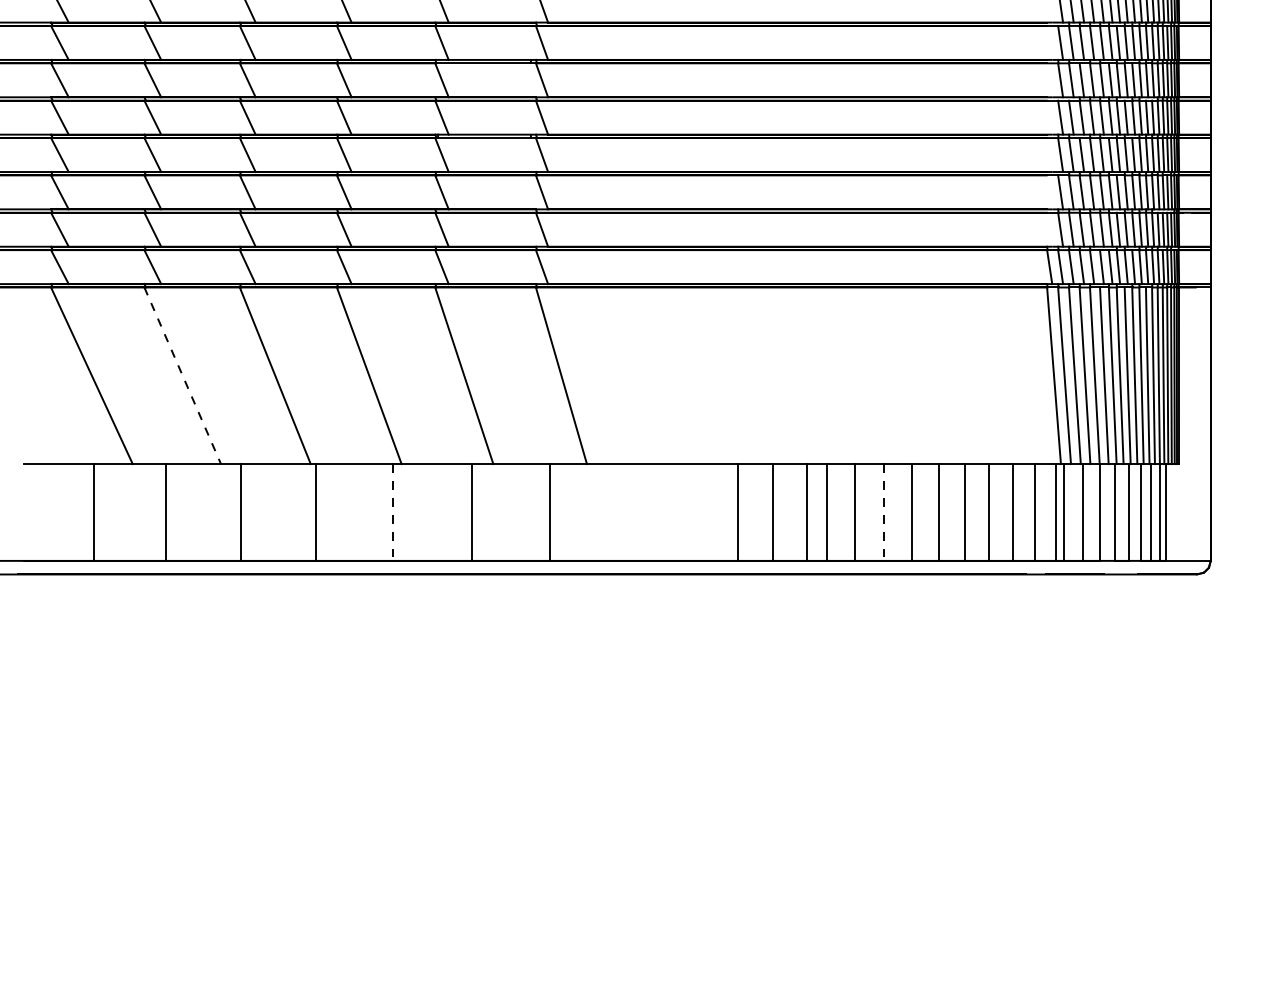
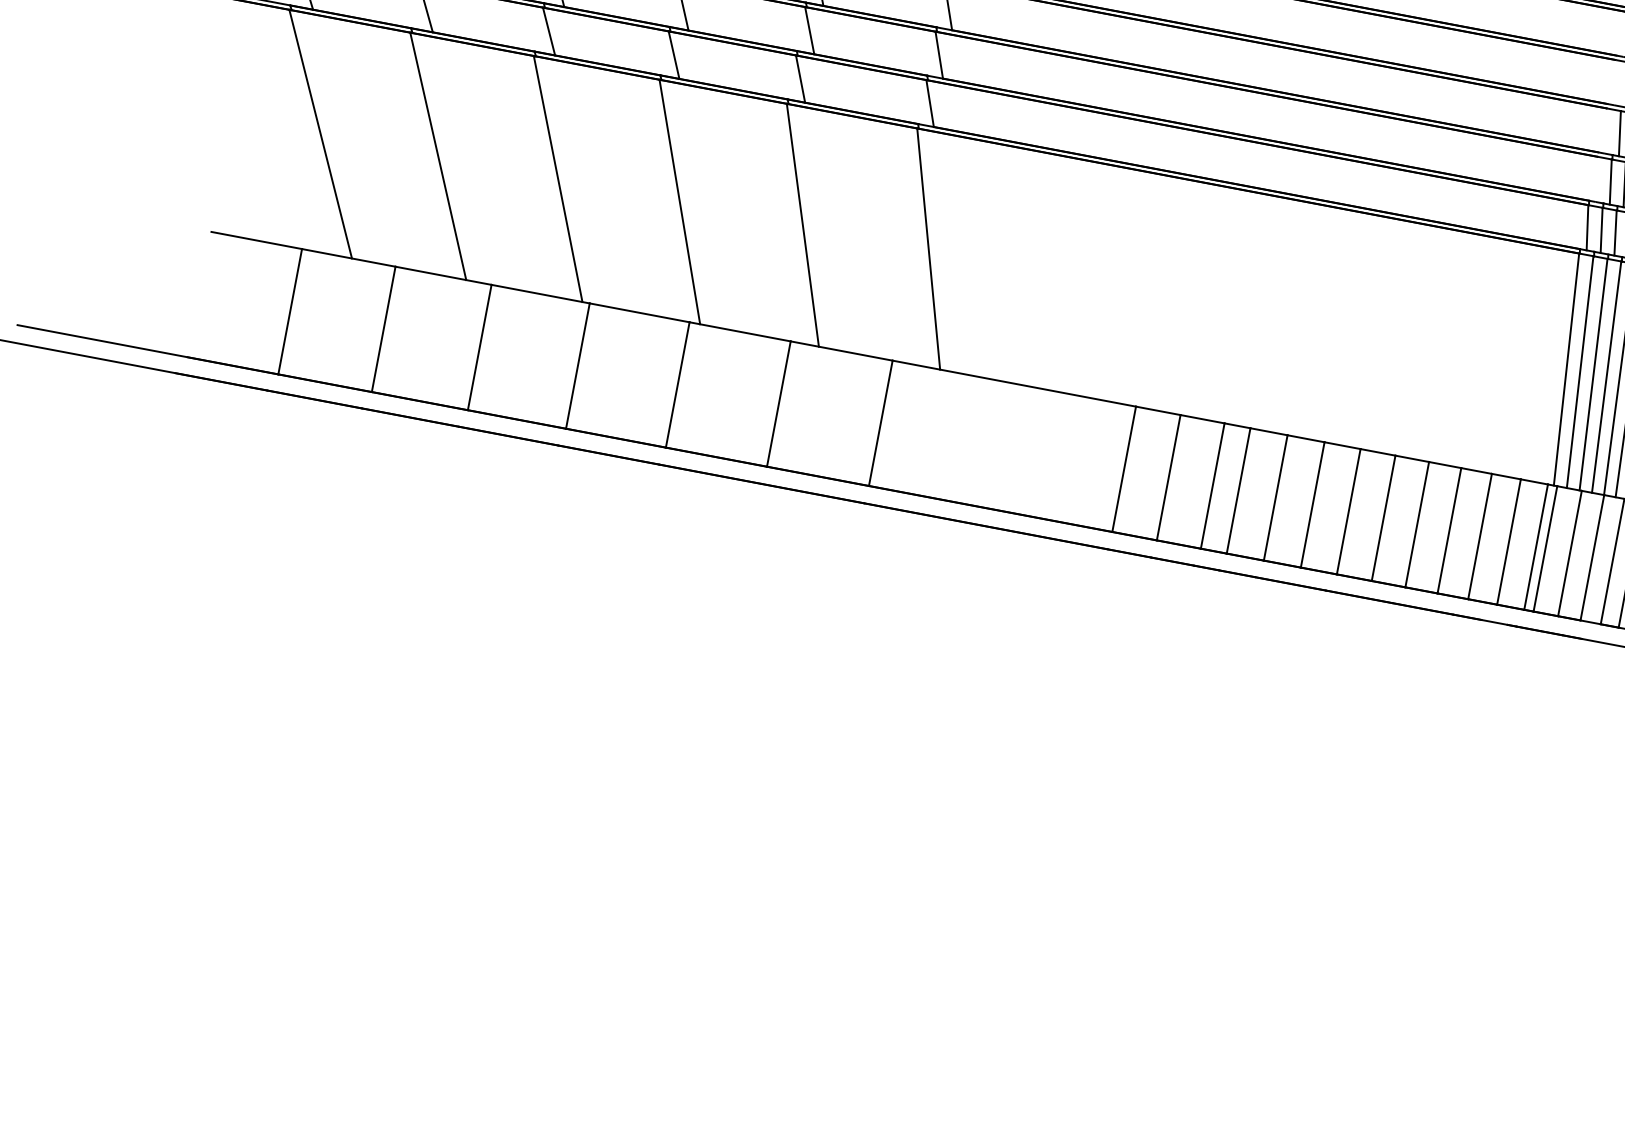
line: (182, 376) -> (437, 157), dashed -> solid
line: (393, 513) -> (677, 386), dashed -> solid
line: (883, 513) -> (1312, 506), dashed -> solid

